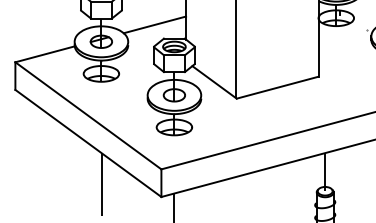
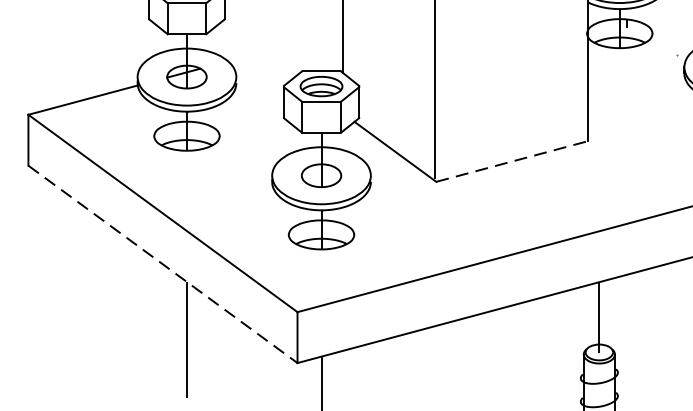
line: (154, 24) -> (284, 45), removed
line: (278, 87) -> (513, 161), solid -> dashed
line: (88, 143) -> (163, 264), solid -> dashed

